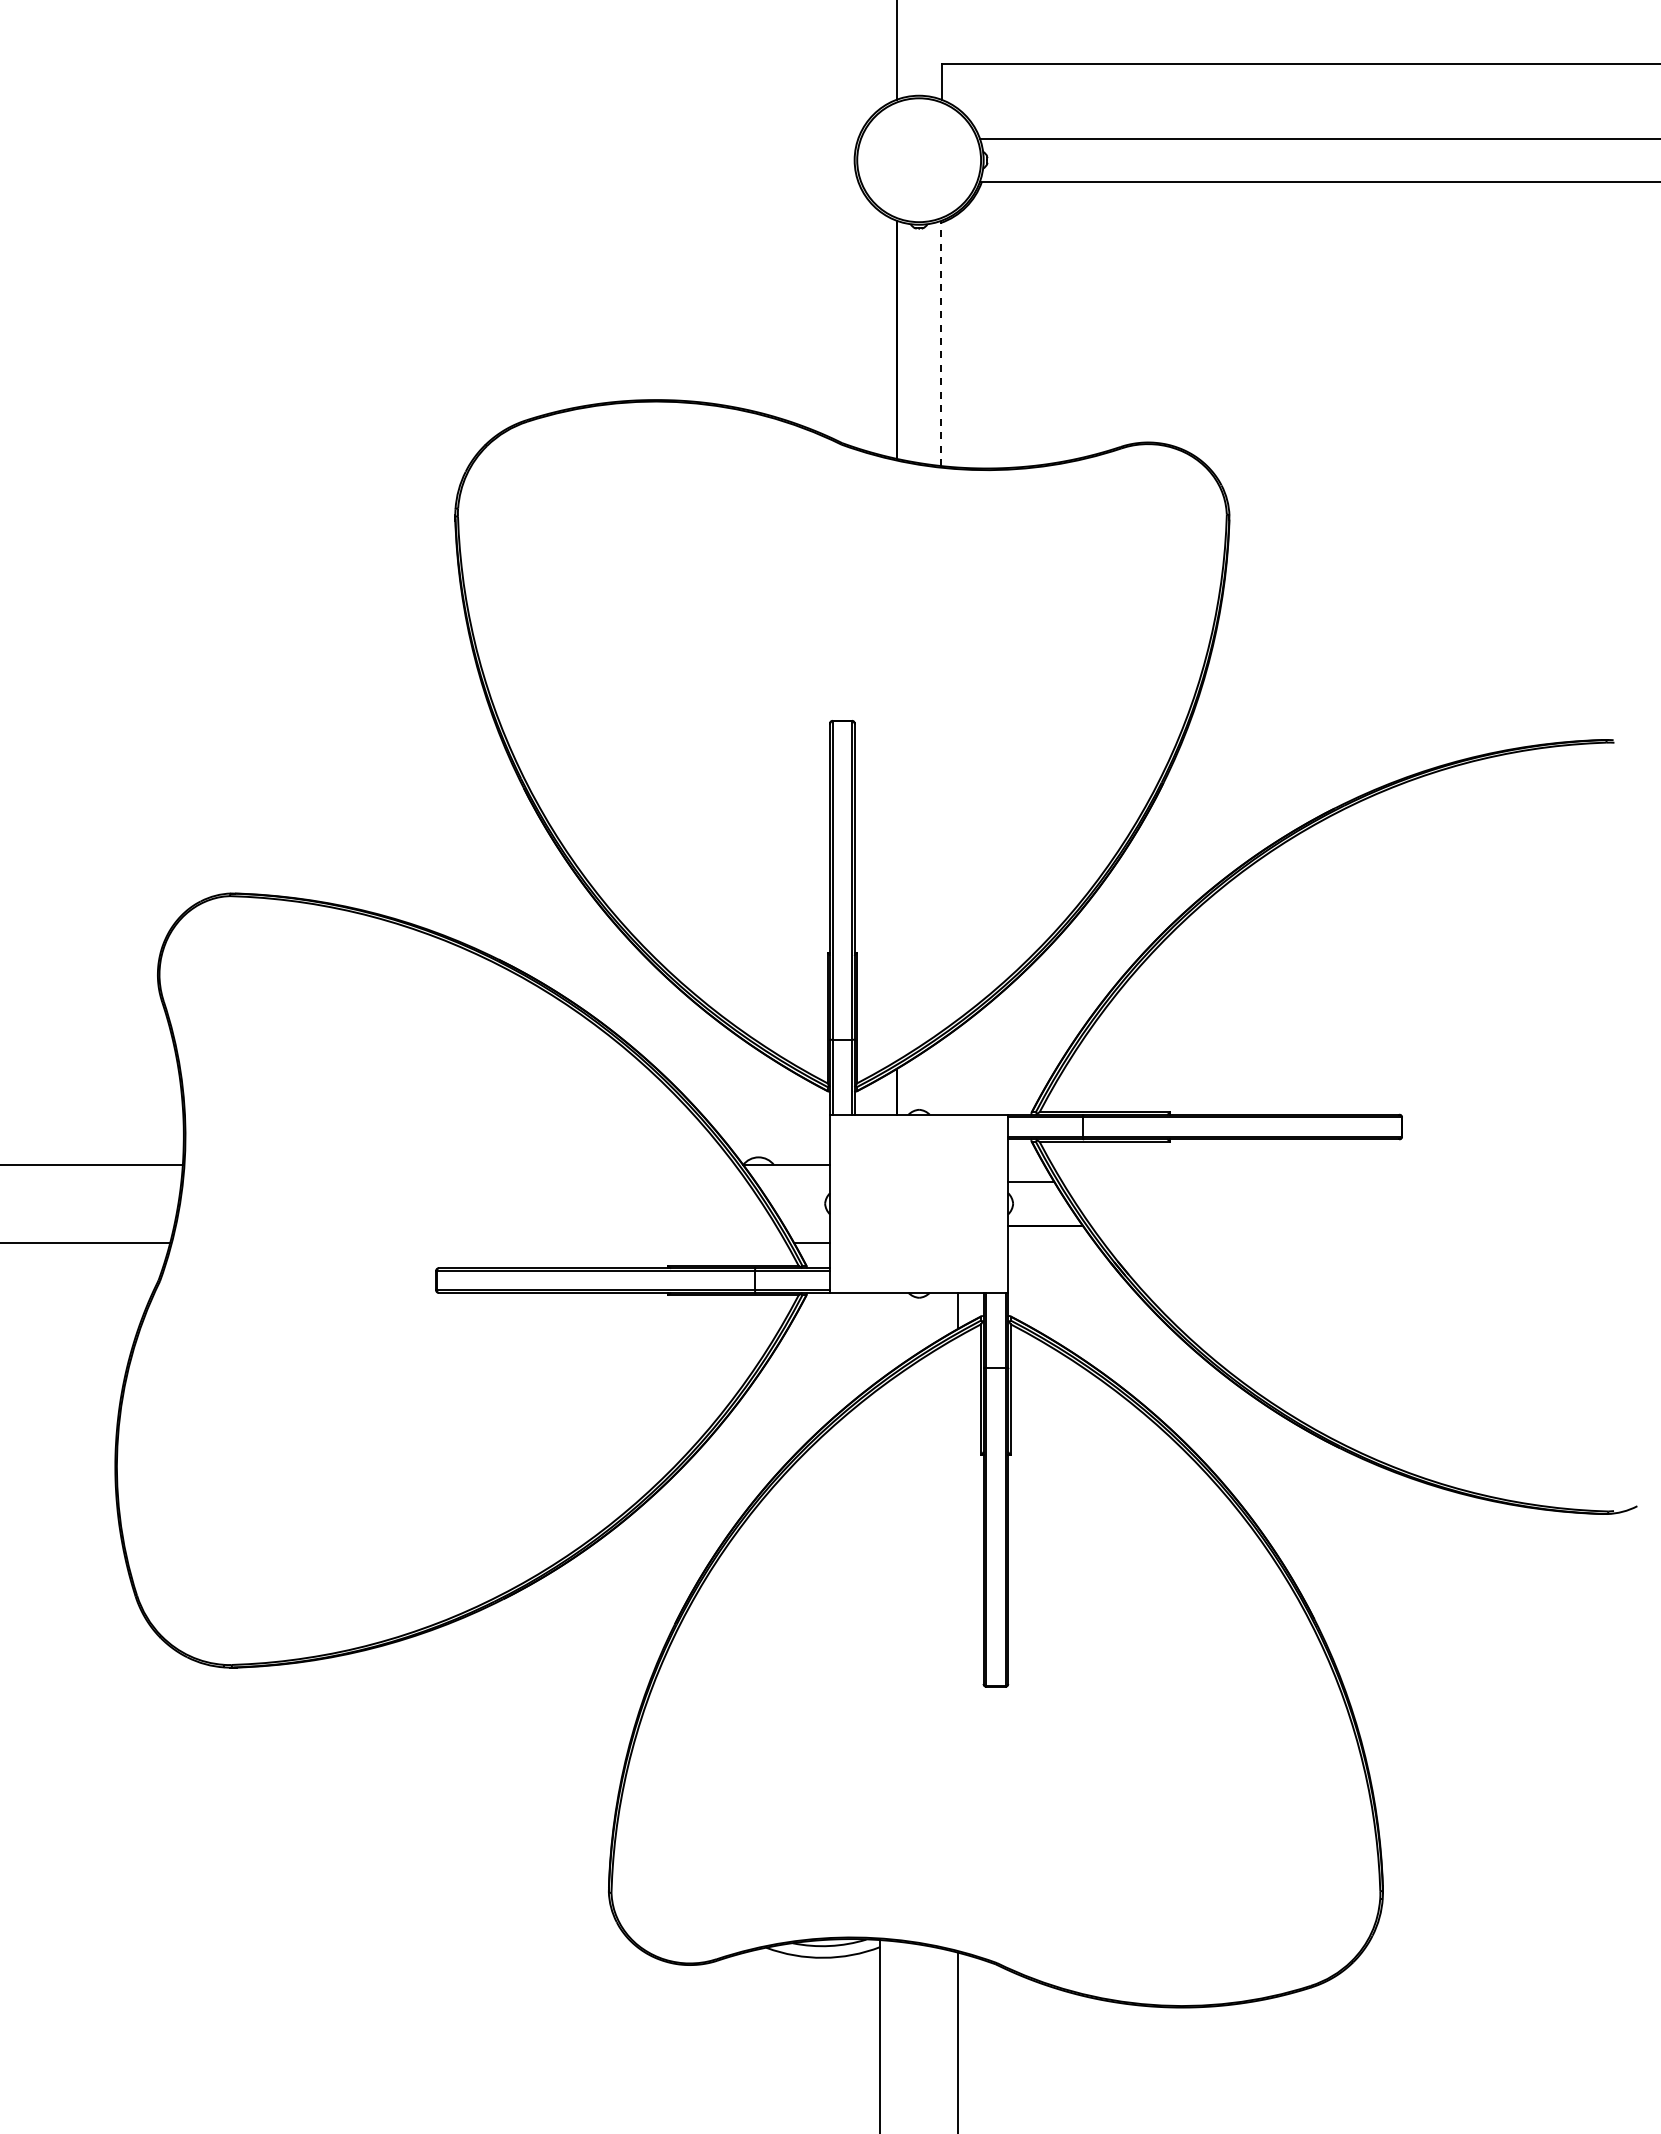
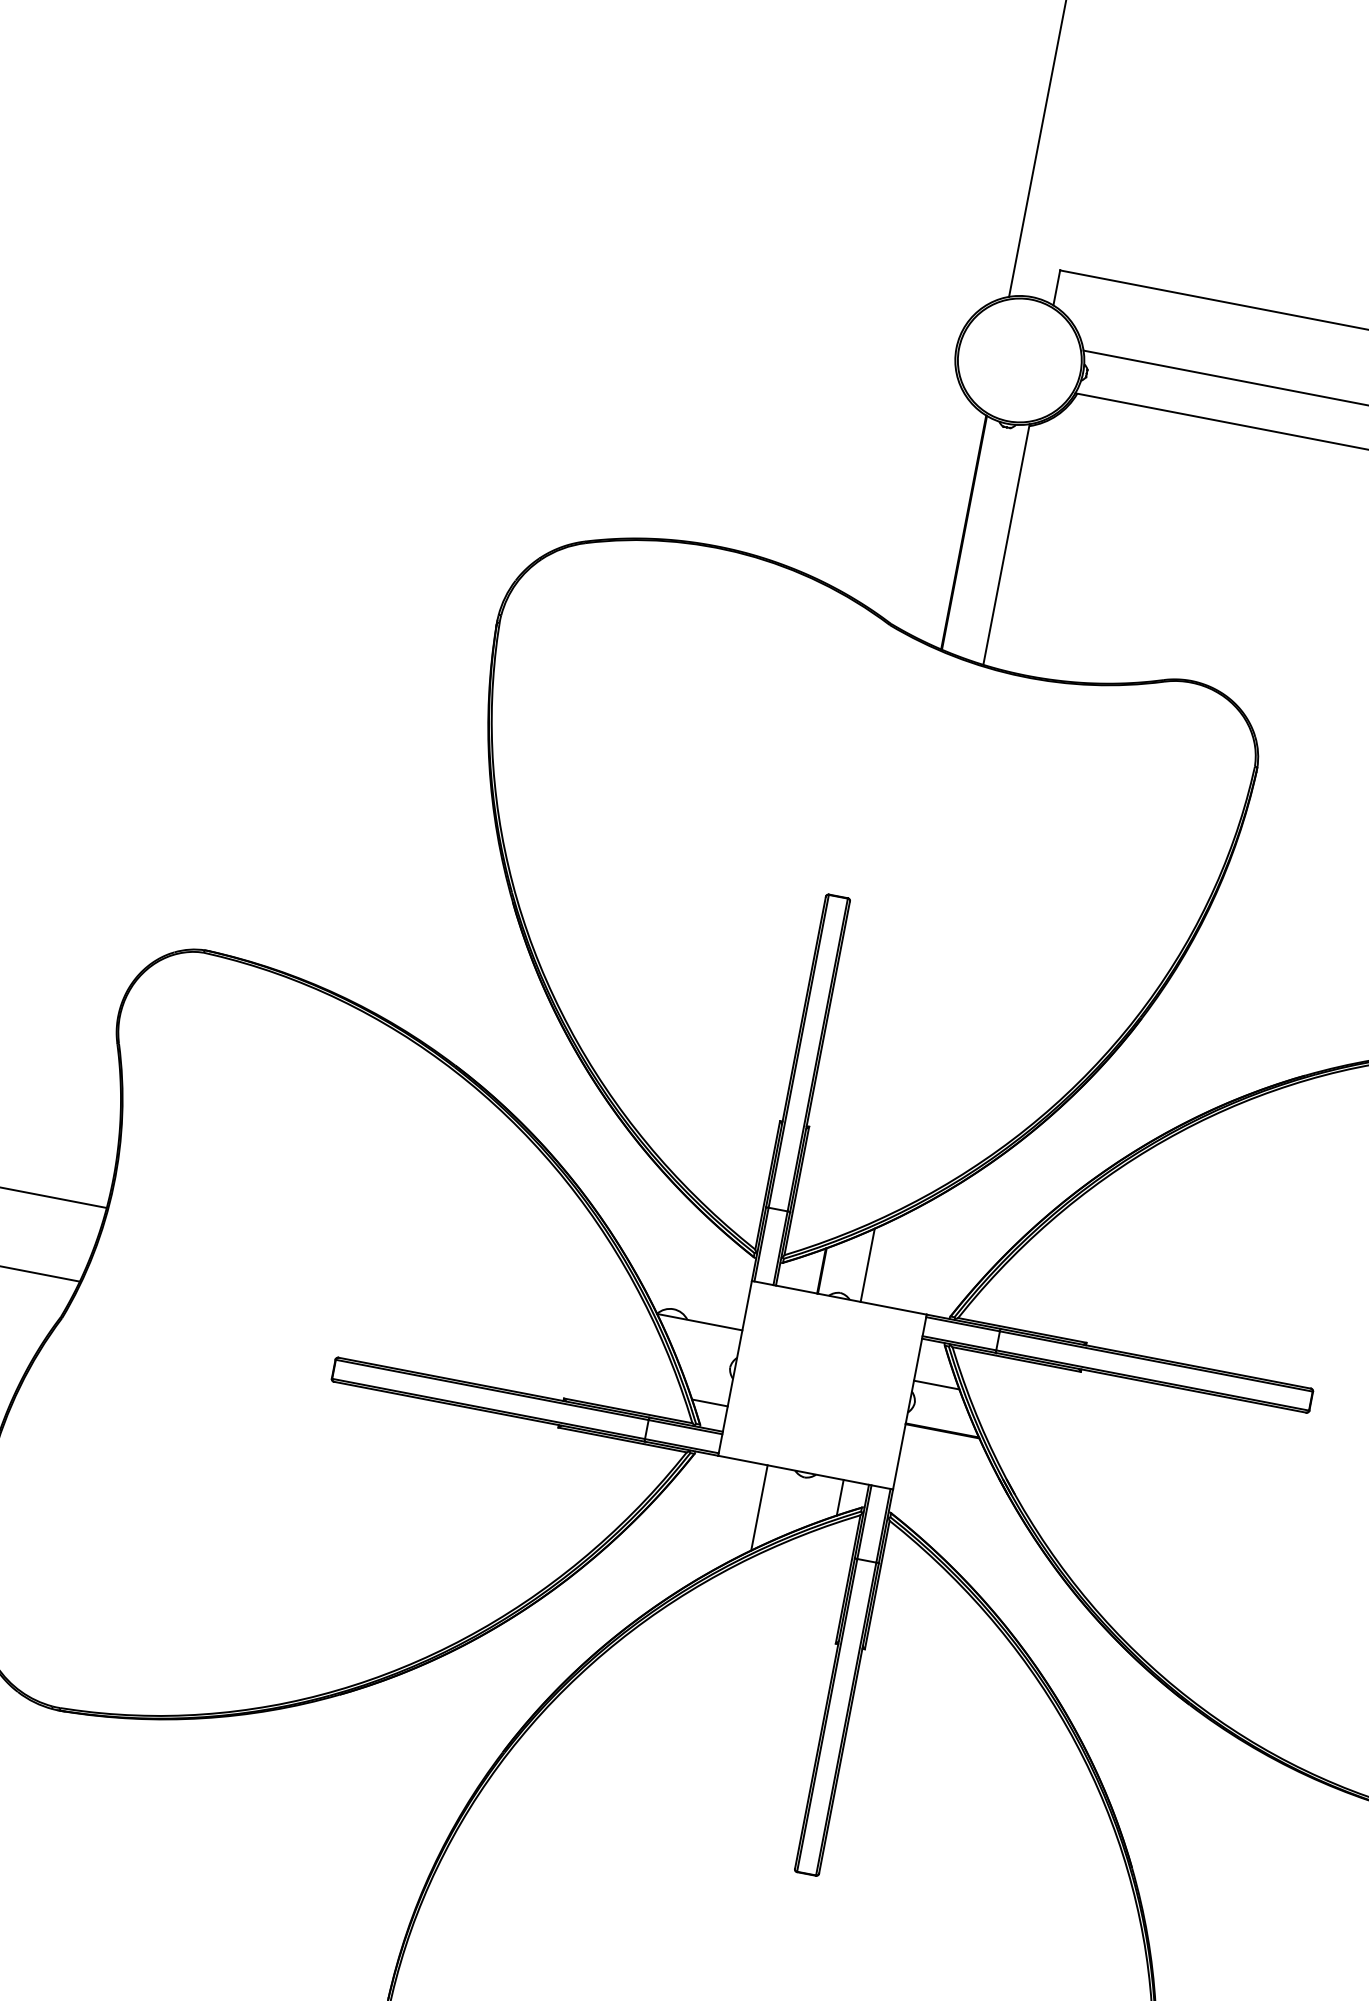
line: (940, 343) -> (1006, 544), dashed -> solid
line: (940, 1077) -> (867, 1265), added
line: (880, 1335) -> (759, 1507), added

